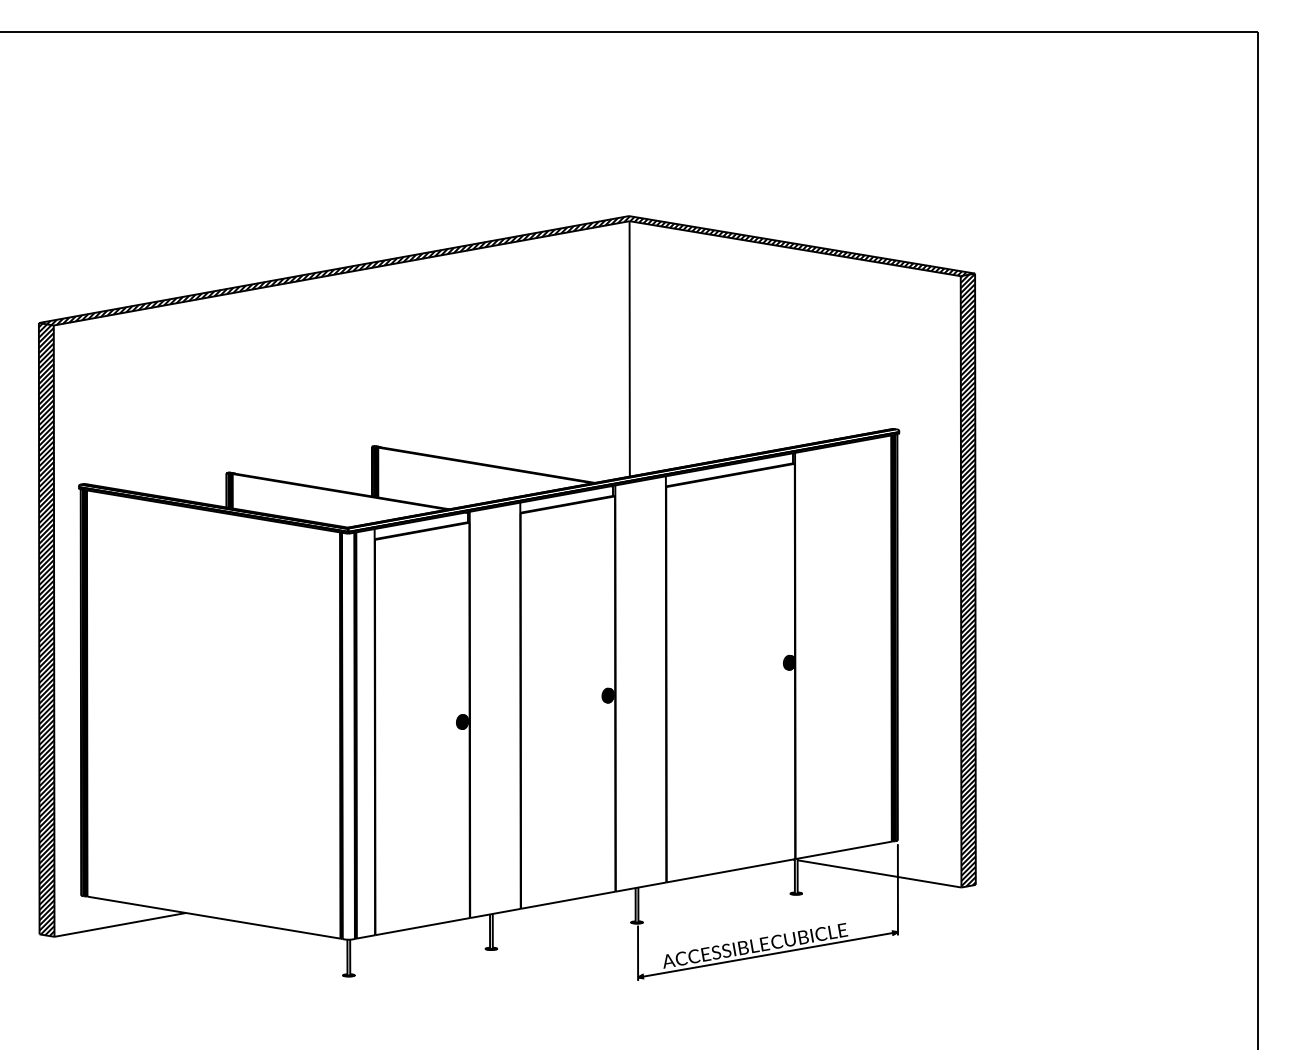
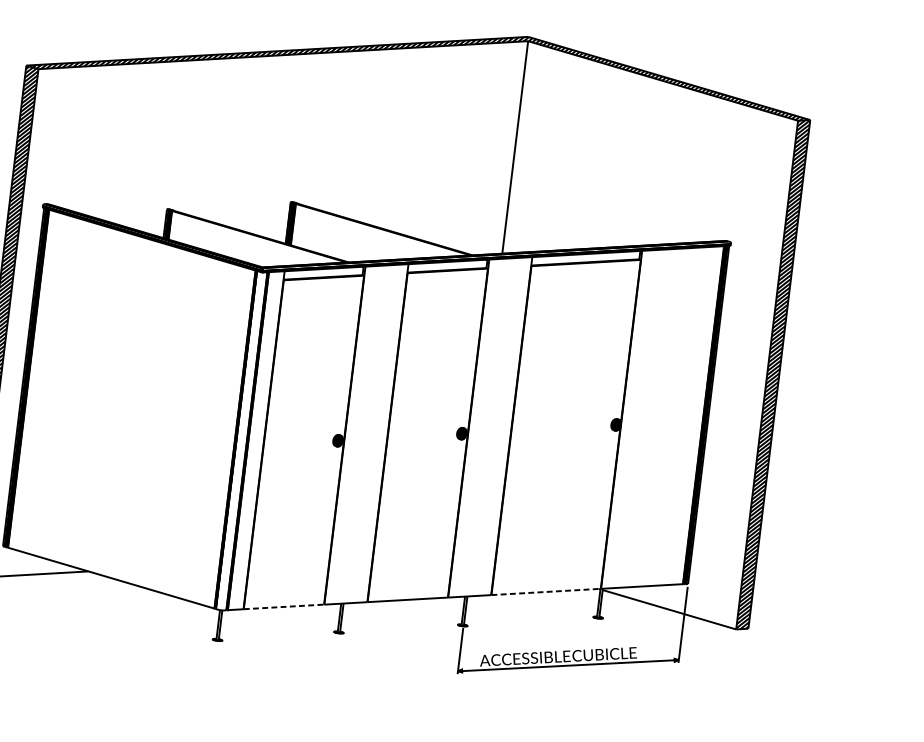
line: (731, 870) -> (546, 591), solid -> dashed
line: (422, 926) -> (283, 606), solid -> dashed

